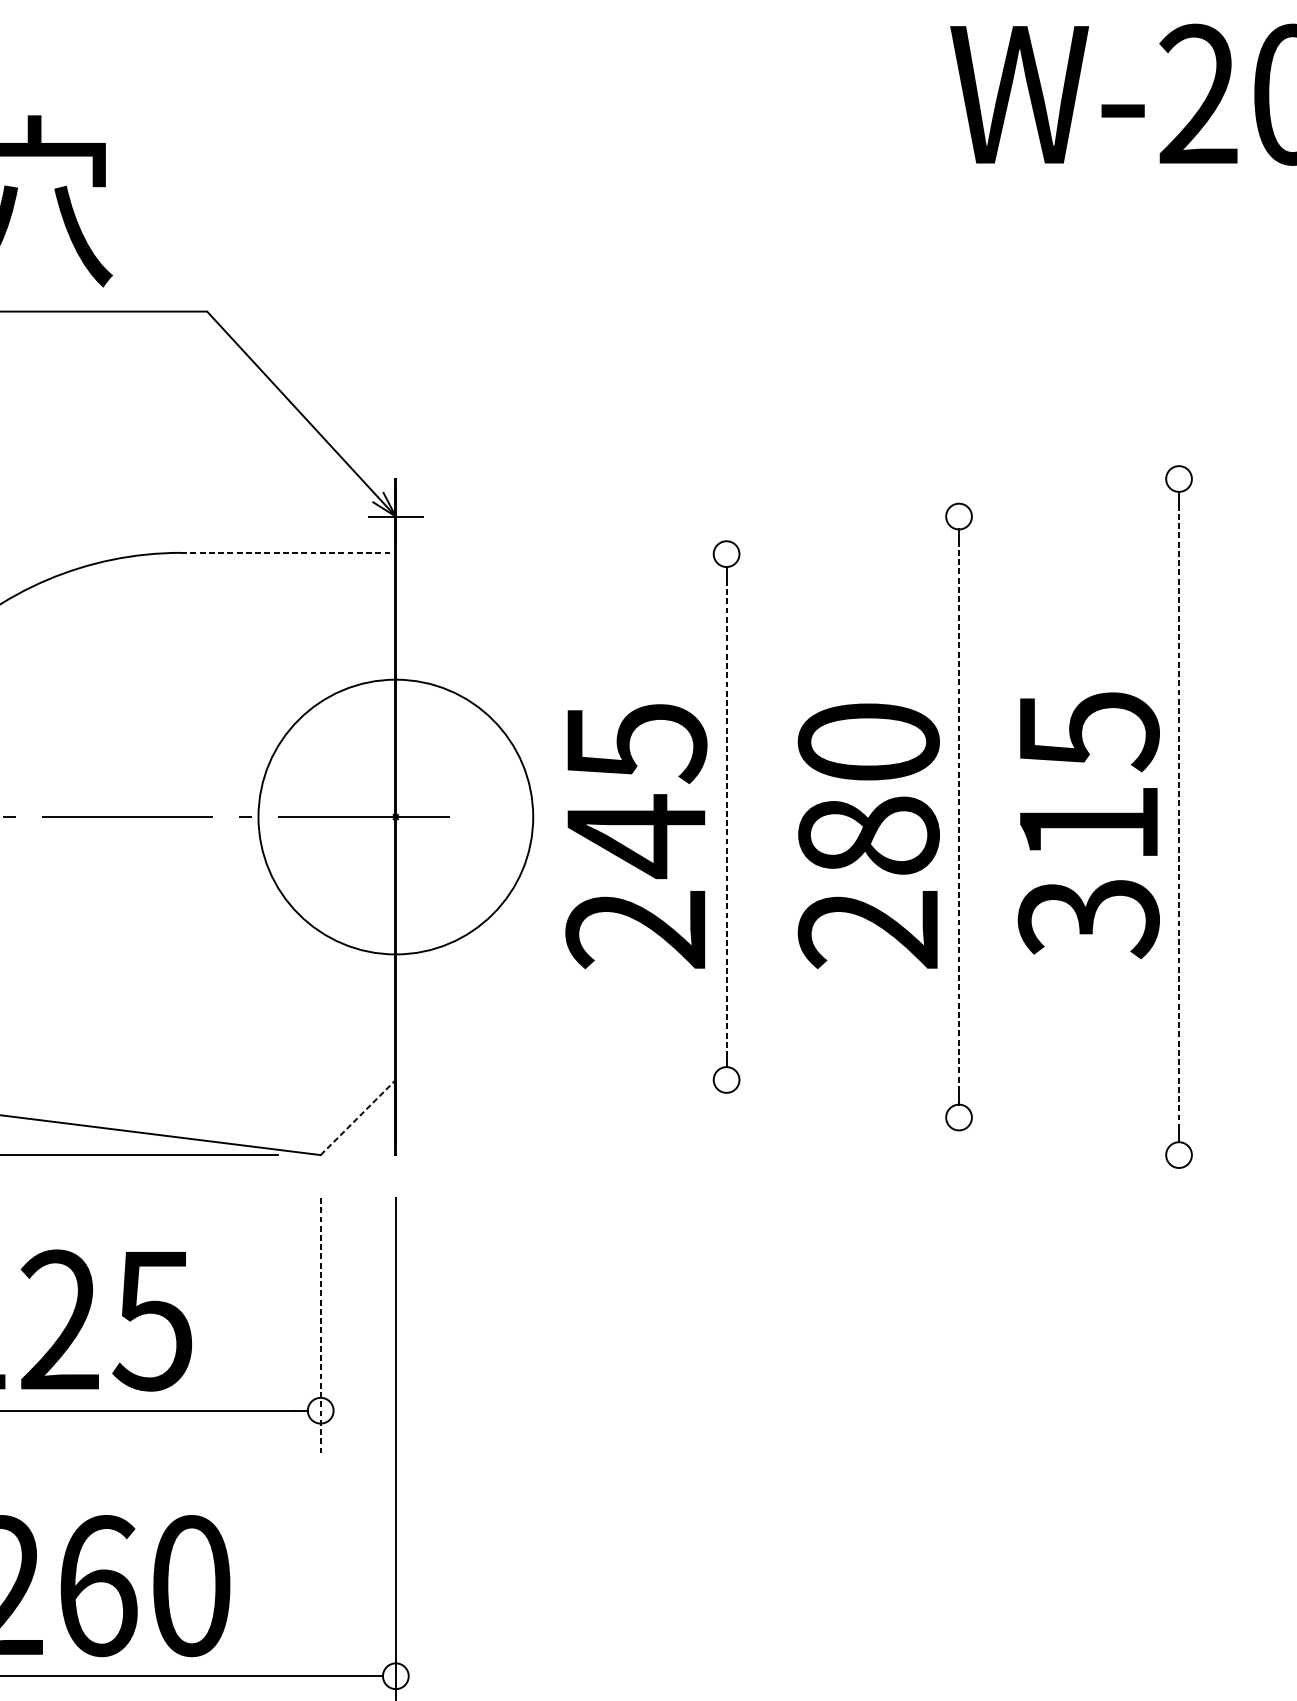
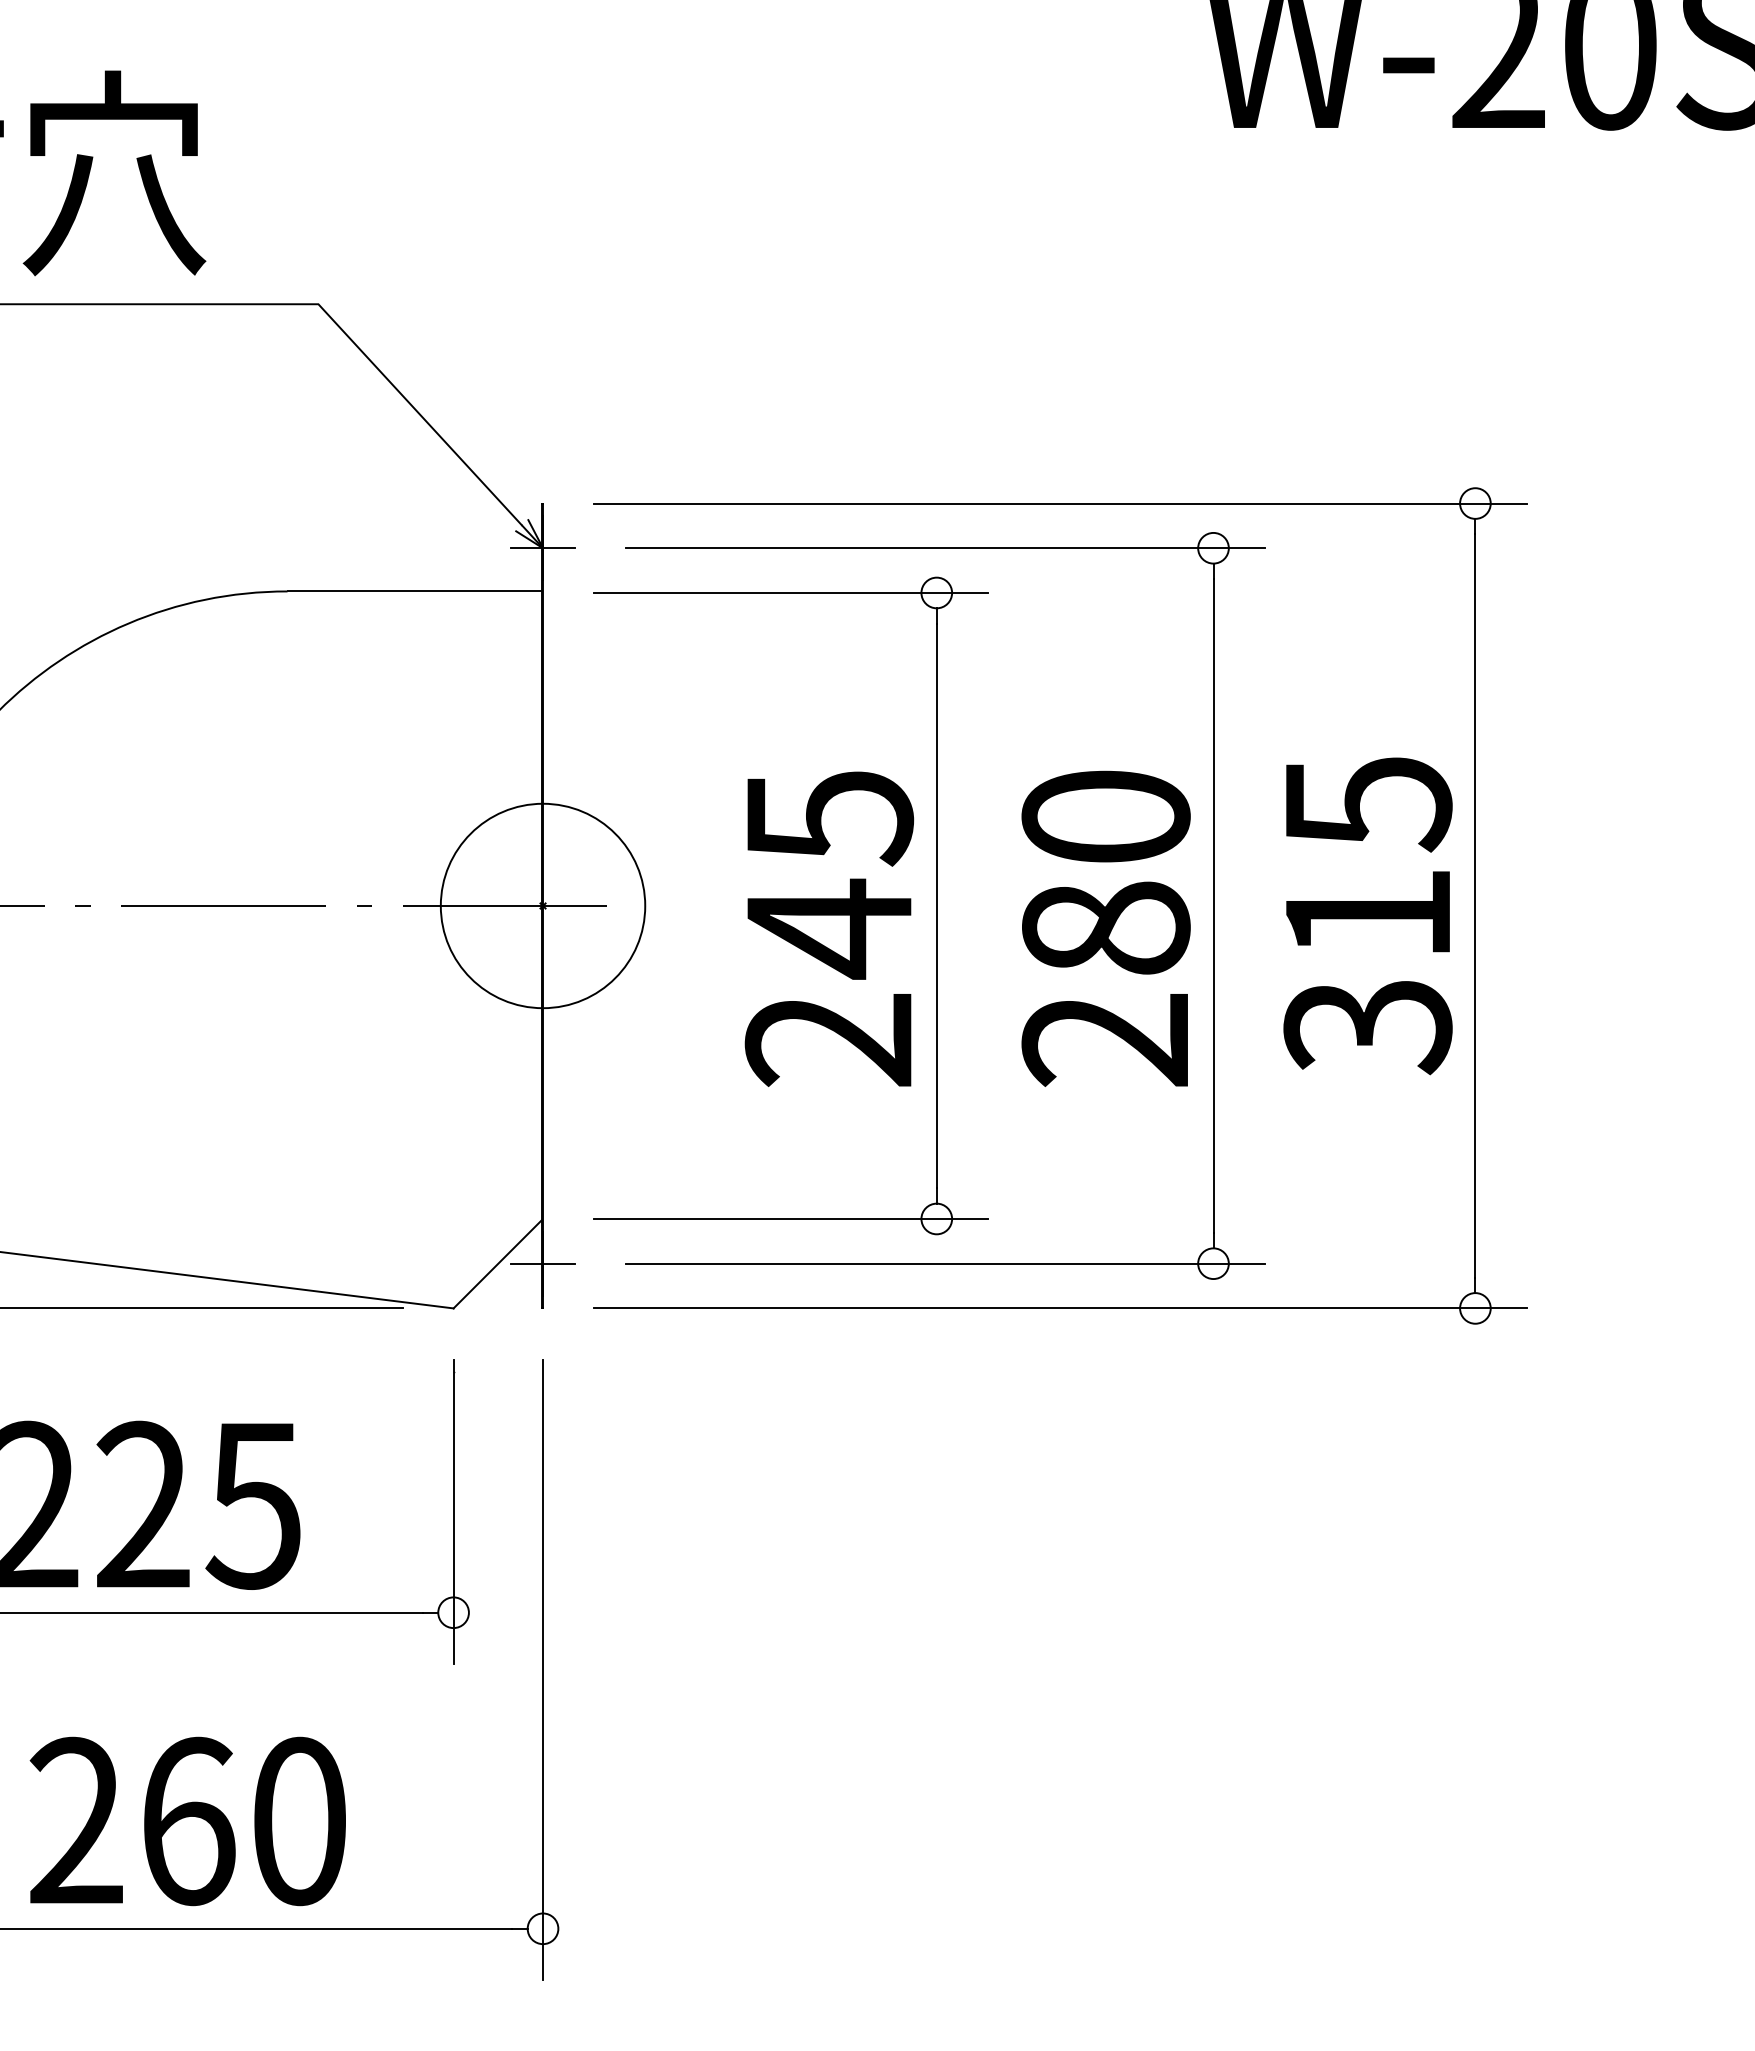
line: (830, 478) -> (1060, 503), added
line: (733, 516) -> (945, 548), added
line: (287, 552) -> (414, 591), dashed -> solid
line: (603, 553) -> (790, 592), added
circle: (395, 816) -> (542, 905), size x0.62
line: (959, 816) -> (1213, 905), dashed -> solid
line: (1179, 816) -> (1475, 905), dashed -> solid
line: (726, 817) -> (936, 906), dashed -> solid
line: (603, 1079) -> (790, 1218), added
line: (395, 1117) -> (542, 1263), added
line: (733, 1117) -> (945, 1263), added
line: (357, 1118) -> (497, 1264), dashed -> solid
line: (830, 1155) -> (1060, 1308), added
line: (320, 1326) -> (453, 1512), dashed -> solid

